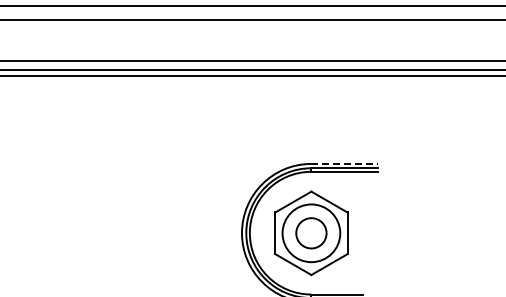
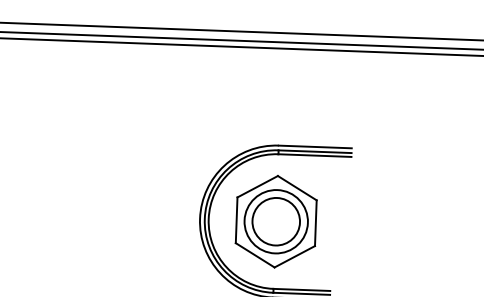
line: (344, 163) -> (315, 146), dashed -> solid
circle: (311, 232) -> (276, 220), size x1.43

